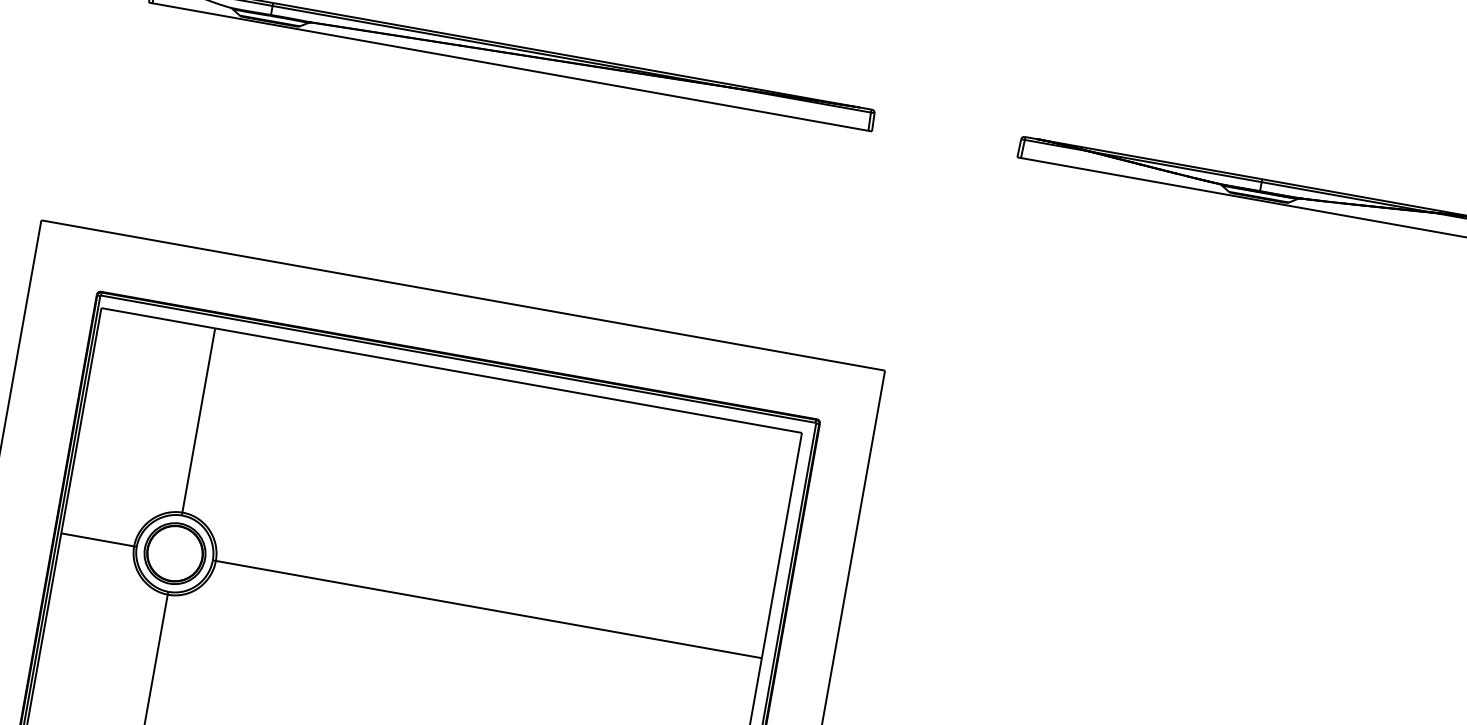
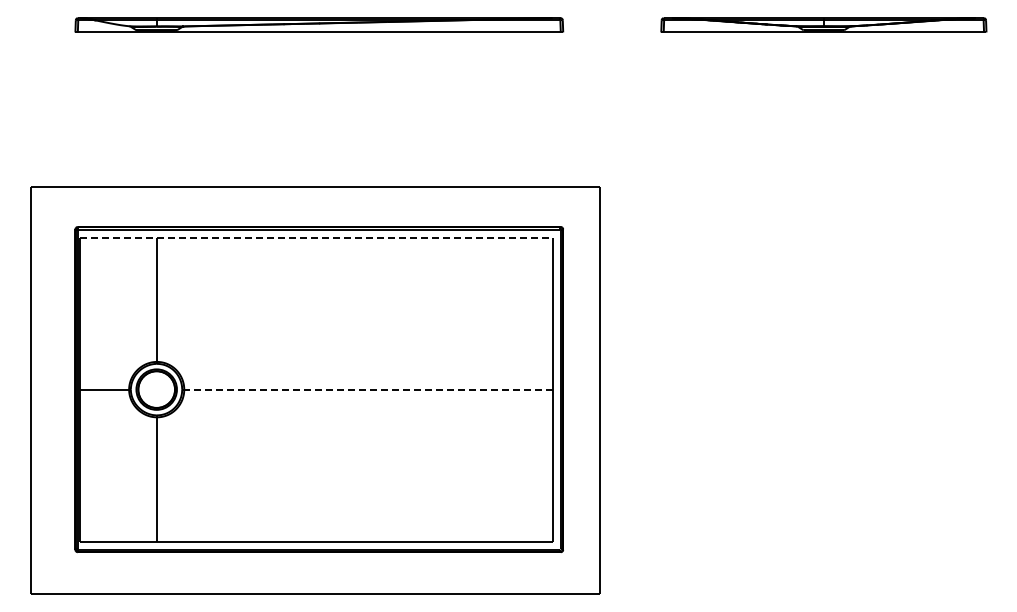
line: (452, 370) -> (316, 237), solid -> dashed
line: (487, 609) -> (367, 389), solid -> dashed

